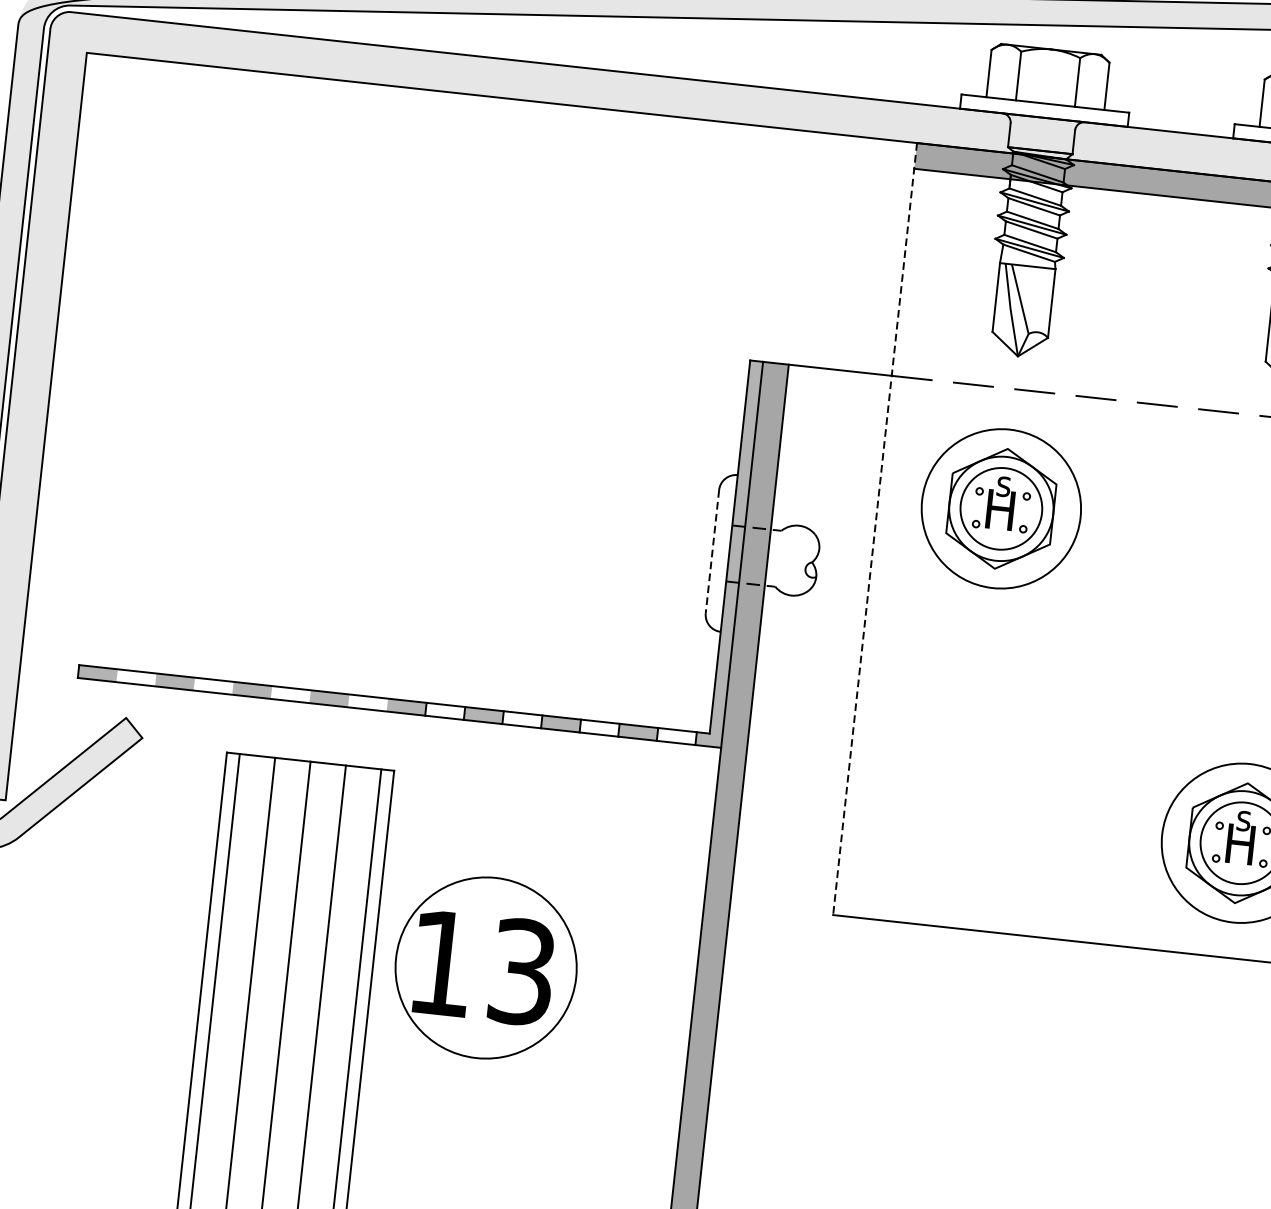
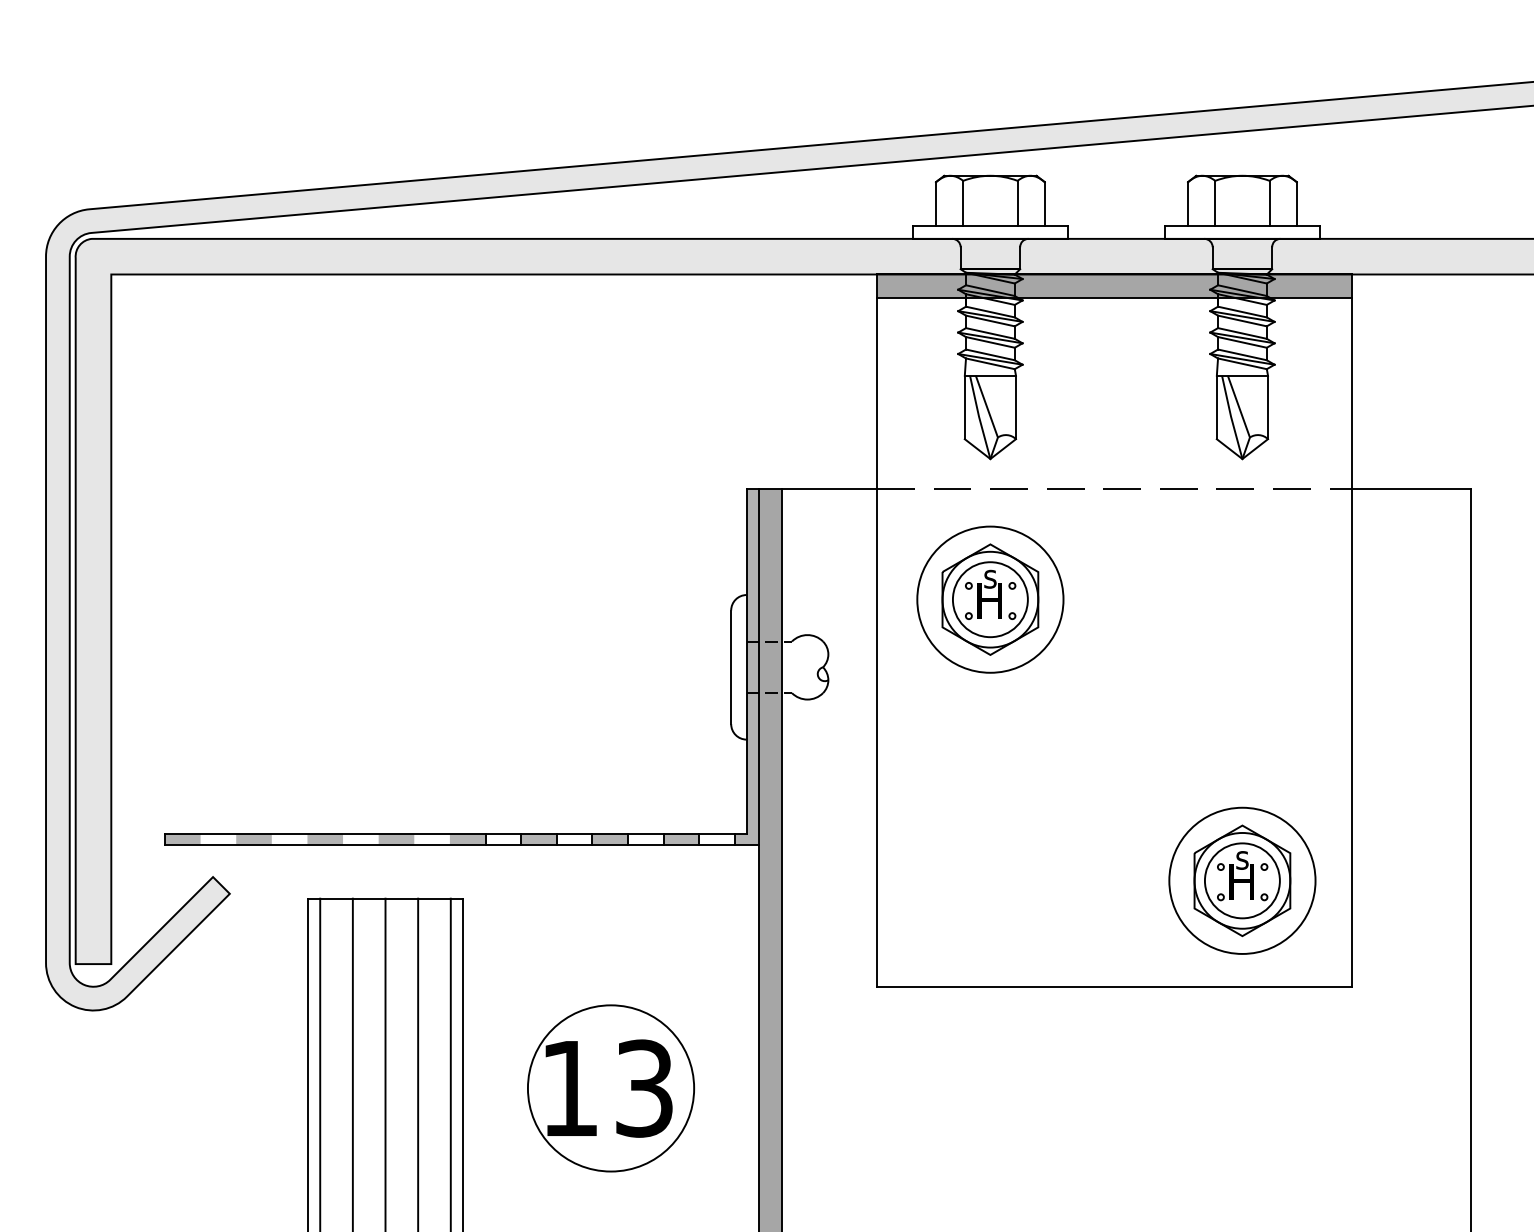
line: (875, 530) -> (877, 631), dashed -> solid
line: (712, 551) -> (731, 667), dashed -> solid
part: (485, 968) -> (610, 1088), moved

